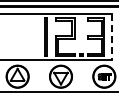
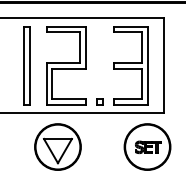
line: (112, 37) -> (164, 65), dashed -> solid

